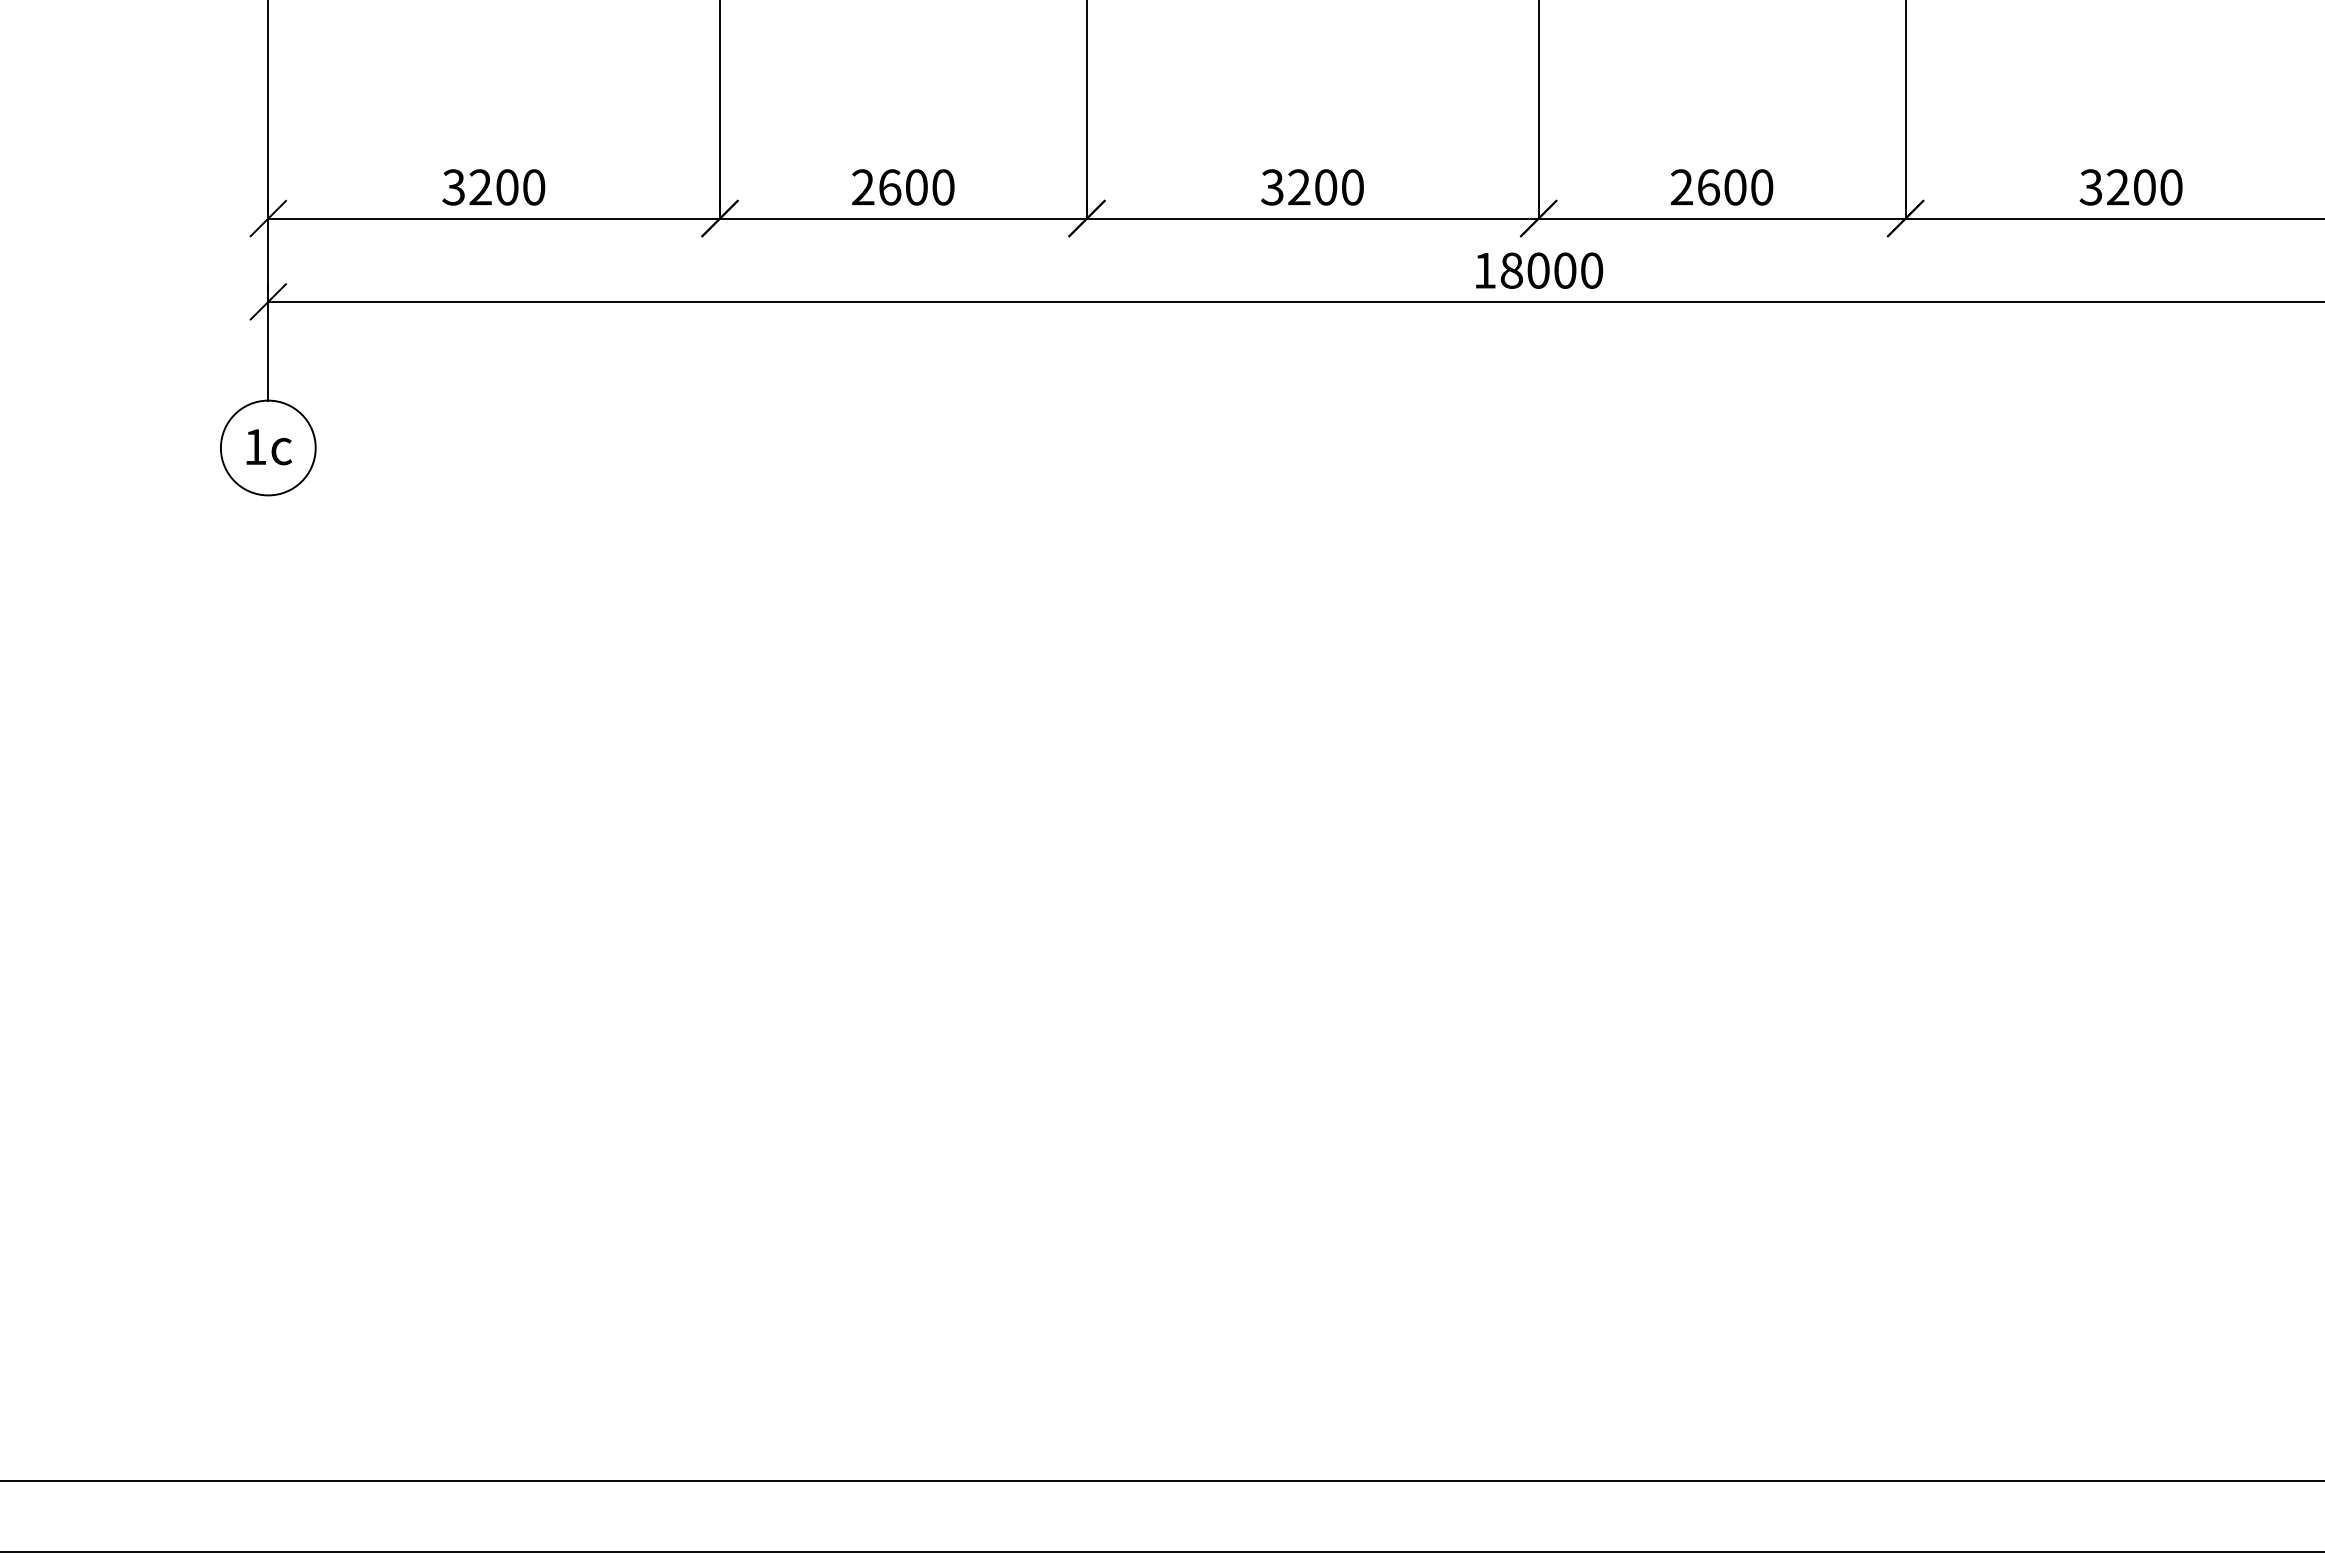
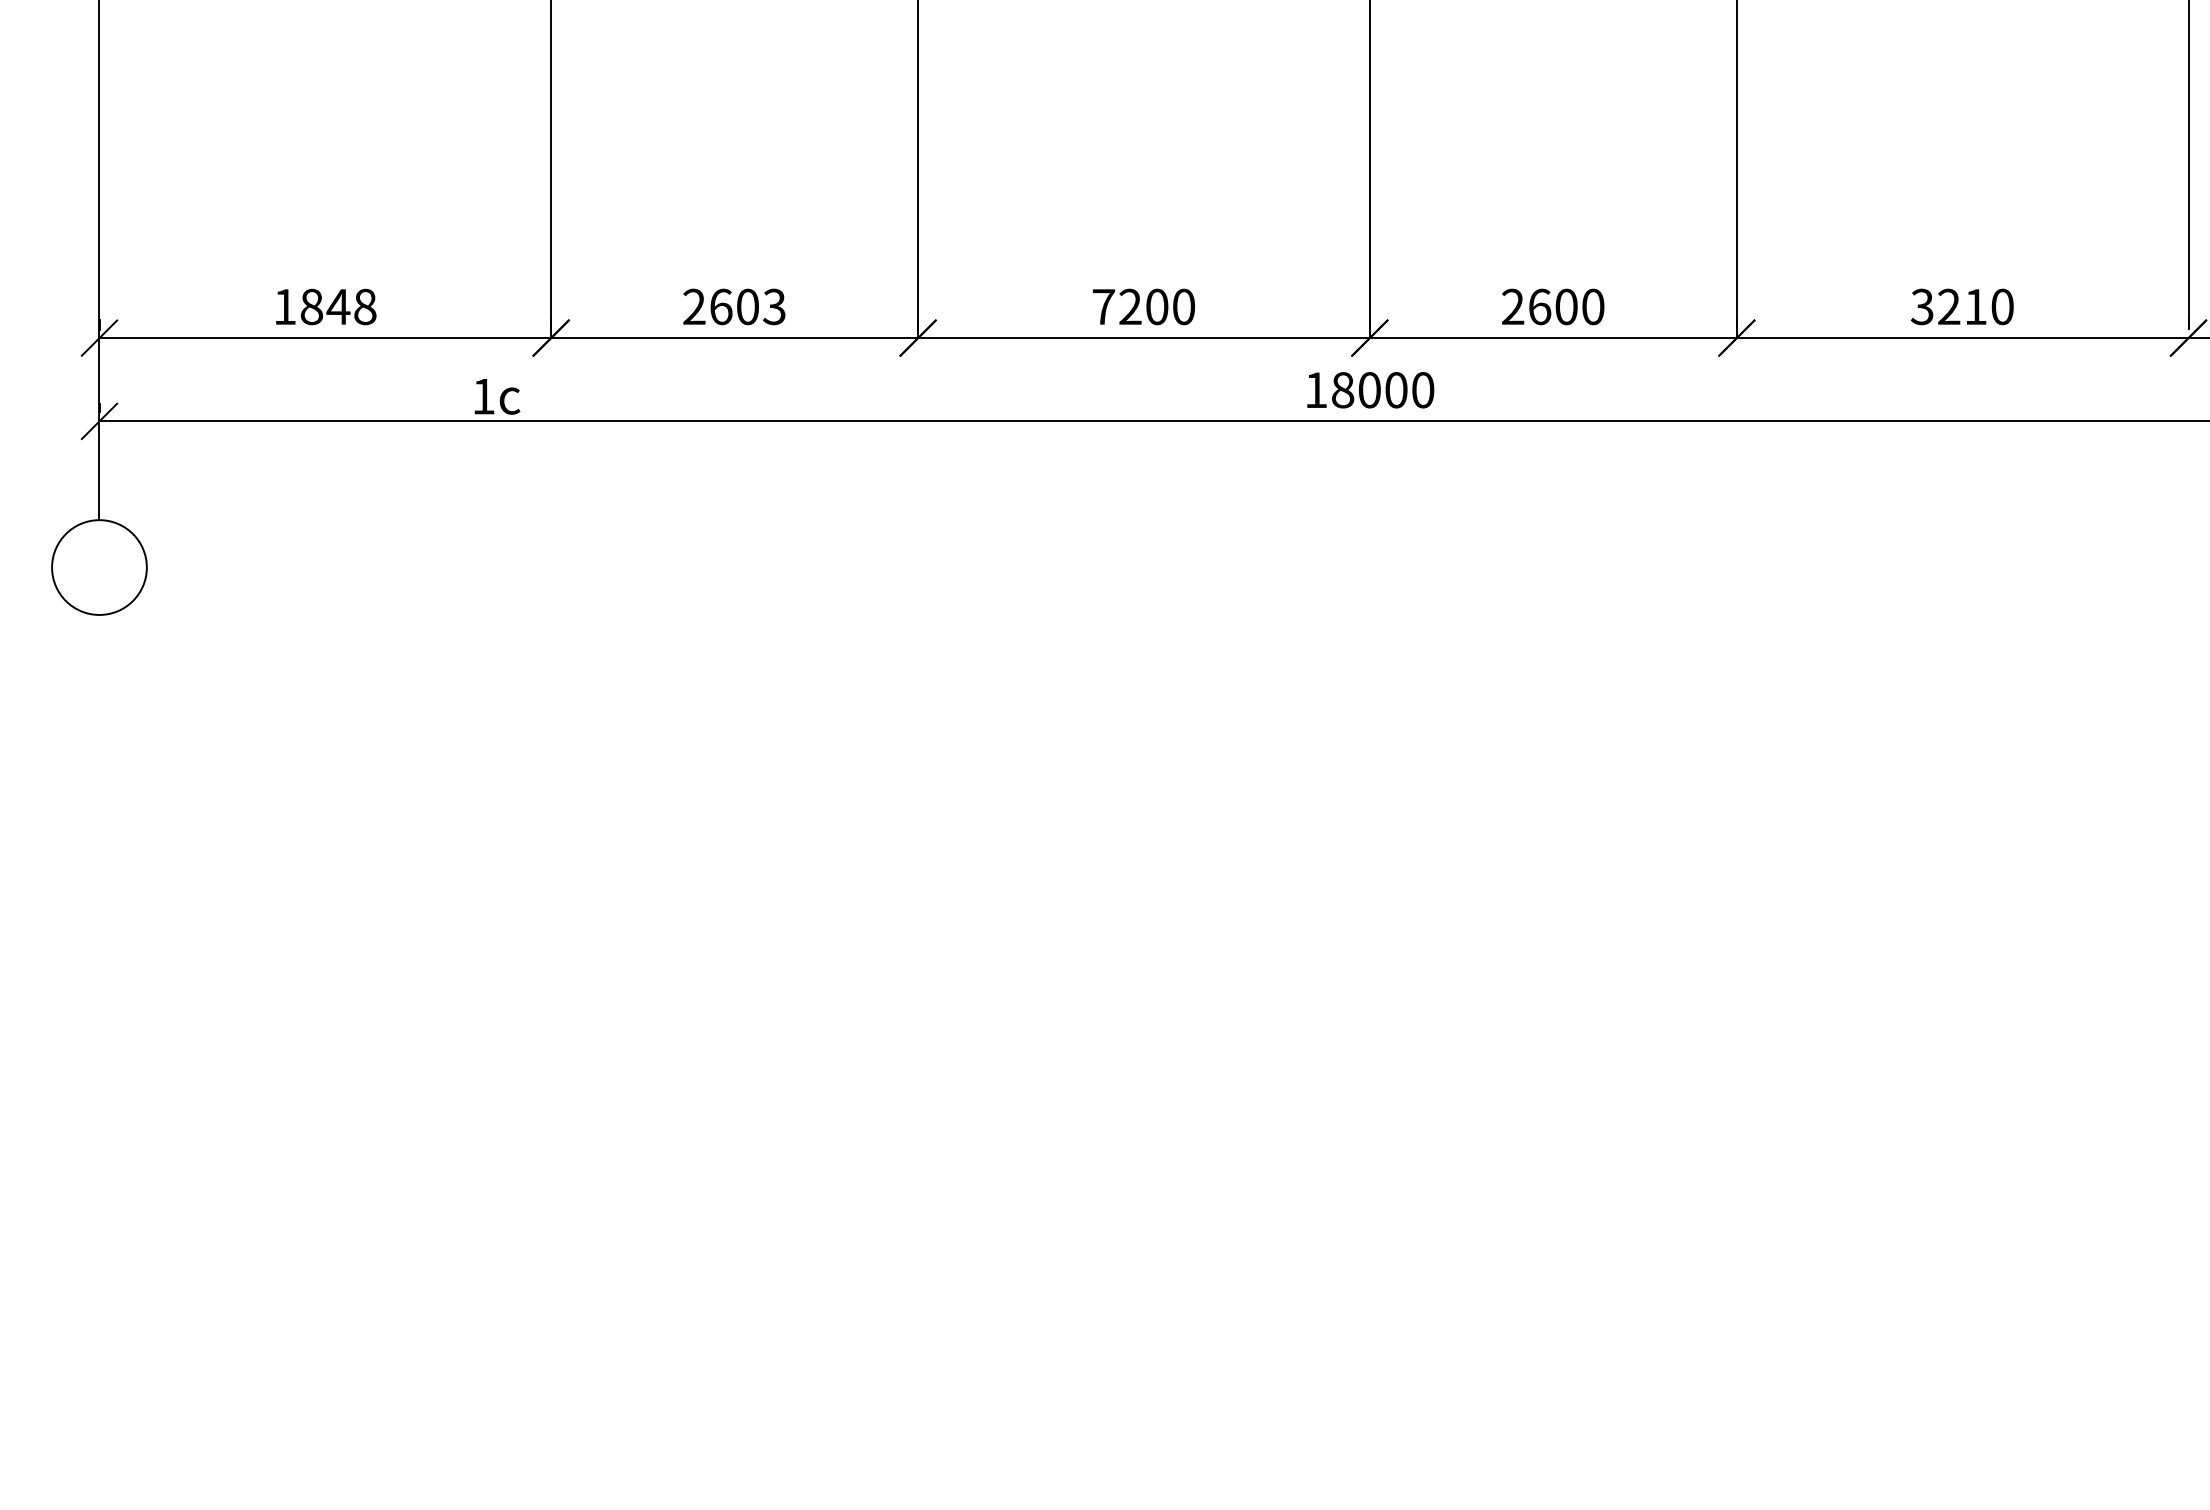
text: (493, 187) -> (324, 307), 3200 -> 1848
text: (942, 187) -> (773, 307), 2600 -> 2603
text: (1272, 187) -> (1103, 307), 3200 -> 7200
text: (2144, 187) -> (1975, 307), 3200 -> 3210
text: (268, 447) -> (496, 397), moved

